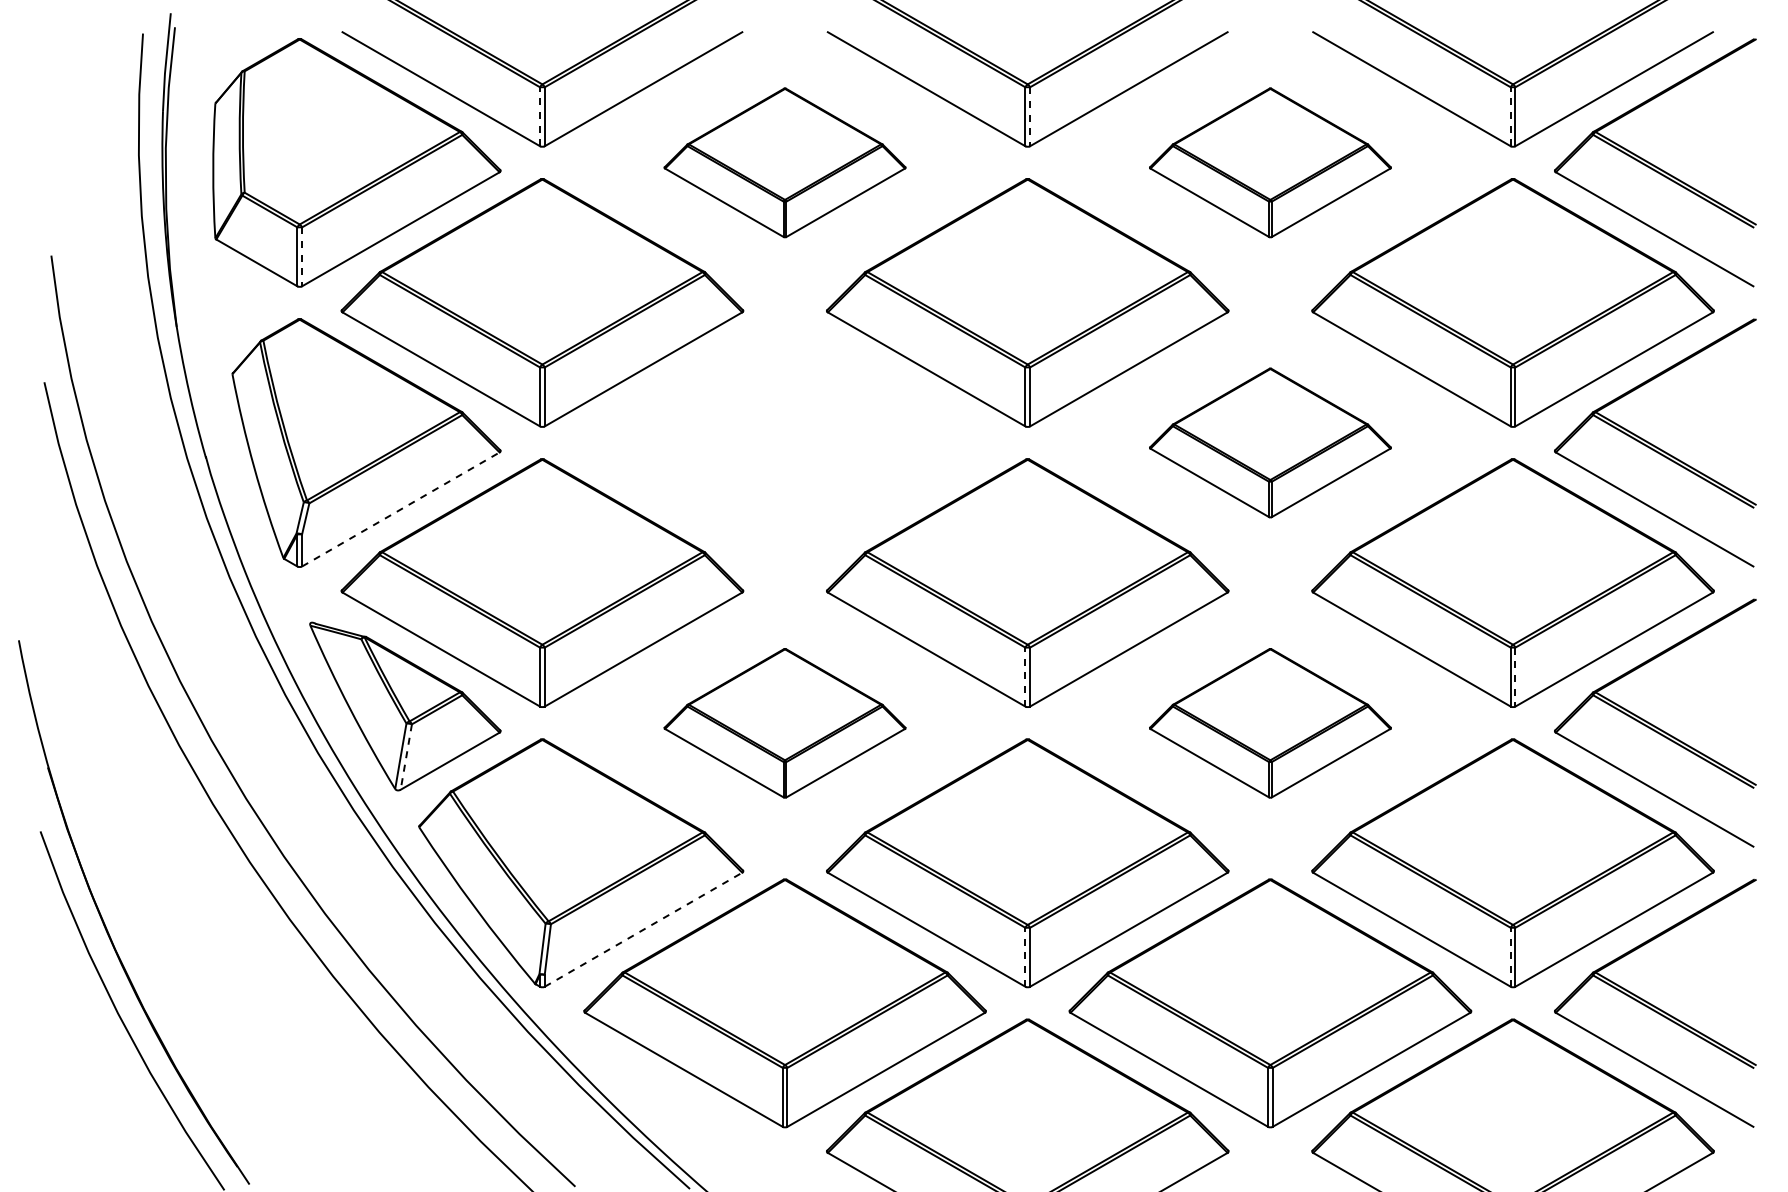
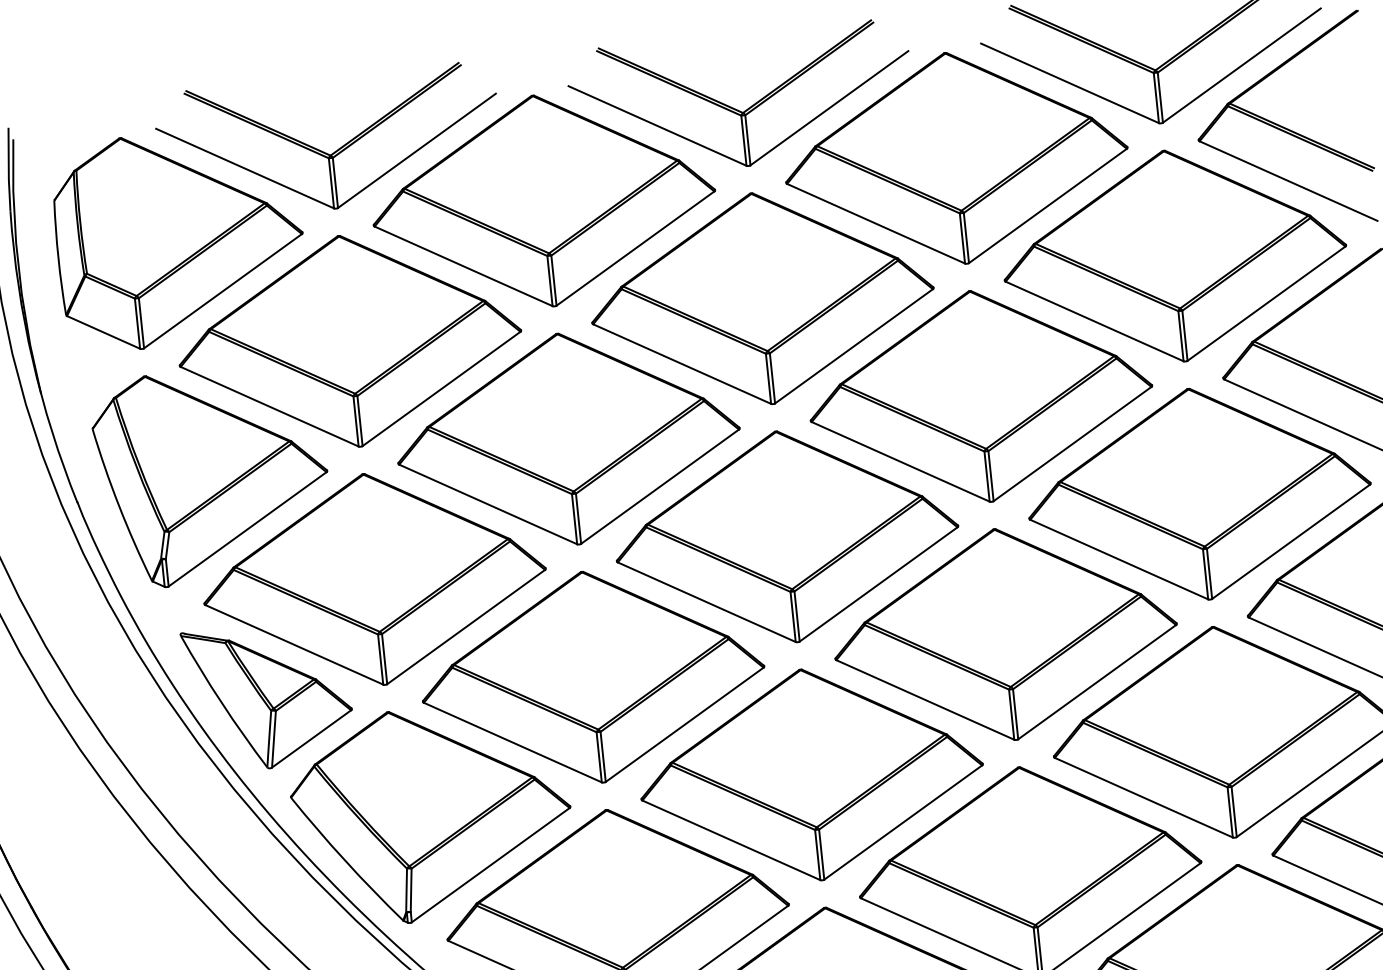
line: (540, 116) -> (331, 183), dashed -> solid
line: (1510, 116) -> (1156, 97), dashed -> solid
line: (1030, 117) -> (748, 140), dashed -> solid
part: (784, 162) -> (543, 200), size x1.67
part: (1270, 162) -> (956, 158), size x1.67
line: (302, 257) -> (141, 323), dashed -> solid
part: (784, 442) -> (567, 438), added
part: (1270, 442) -> (980, 396), size x1.67
line: (401, 509) -> (248, 529), dashed -> solid
line: (1025, 676) -> (793, 616), dashed -> solid
line: (1515, 677) -> (1209, 574), dashed -> solid
part: (784, 723) -> (592, 677), size x1.67
part: (1270, 723) -> (1005, 634), size x1.67
line: (406, 757) -> (274, 739), dashed -> solid
line: (643, 929) -> (490, 864), dashed -> solid
line: (1025, 956) -> (817, 854), dashed -> solid
line: (1510, 956) -> (1229, 811), dashed -> solid

